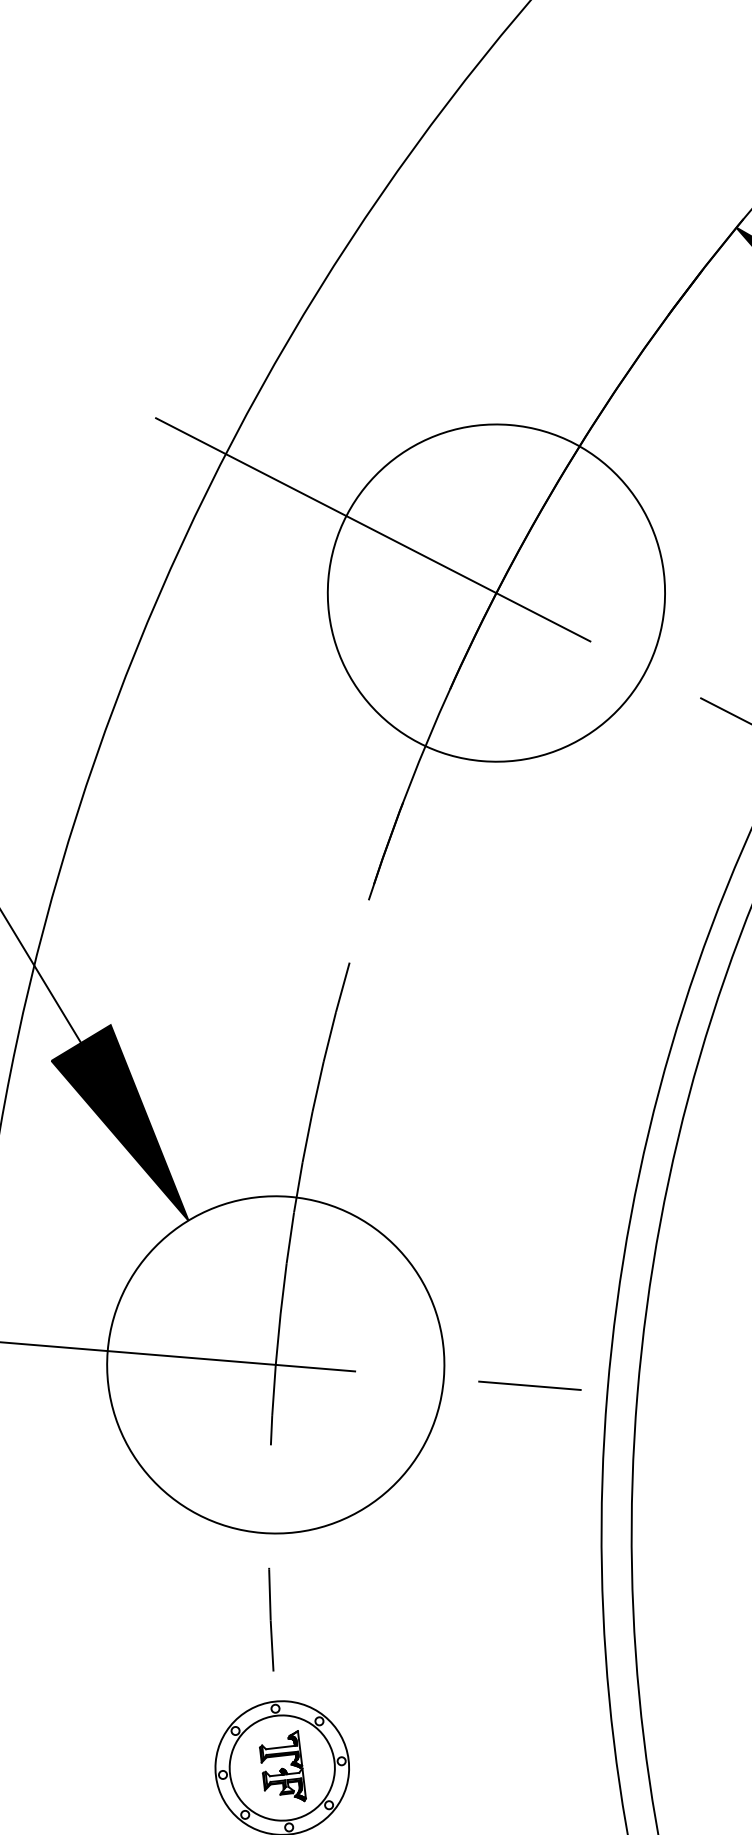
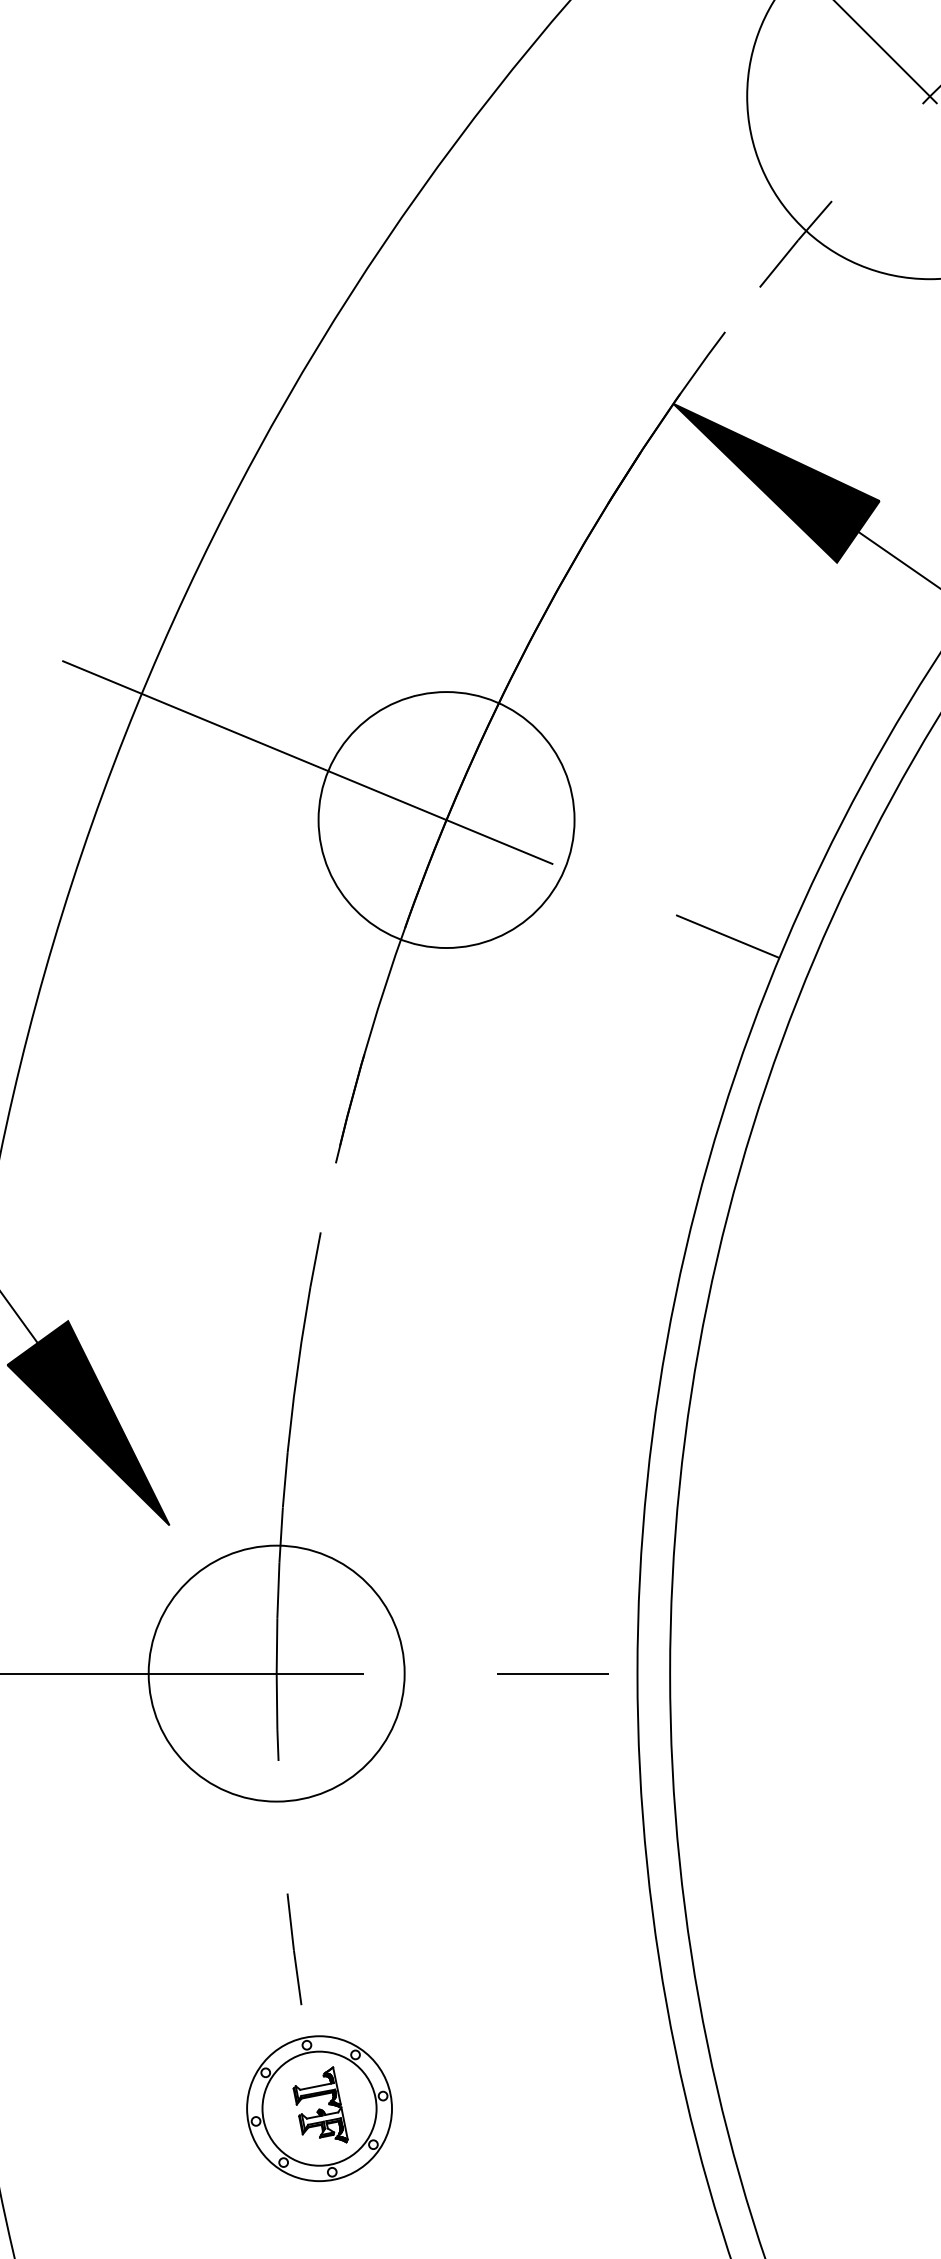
circle: (496, 592) -> (446, 819), size x0.7
circle: (275, 1364) -> (276, 1673), size x0.7

